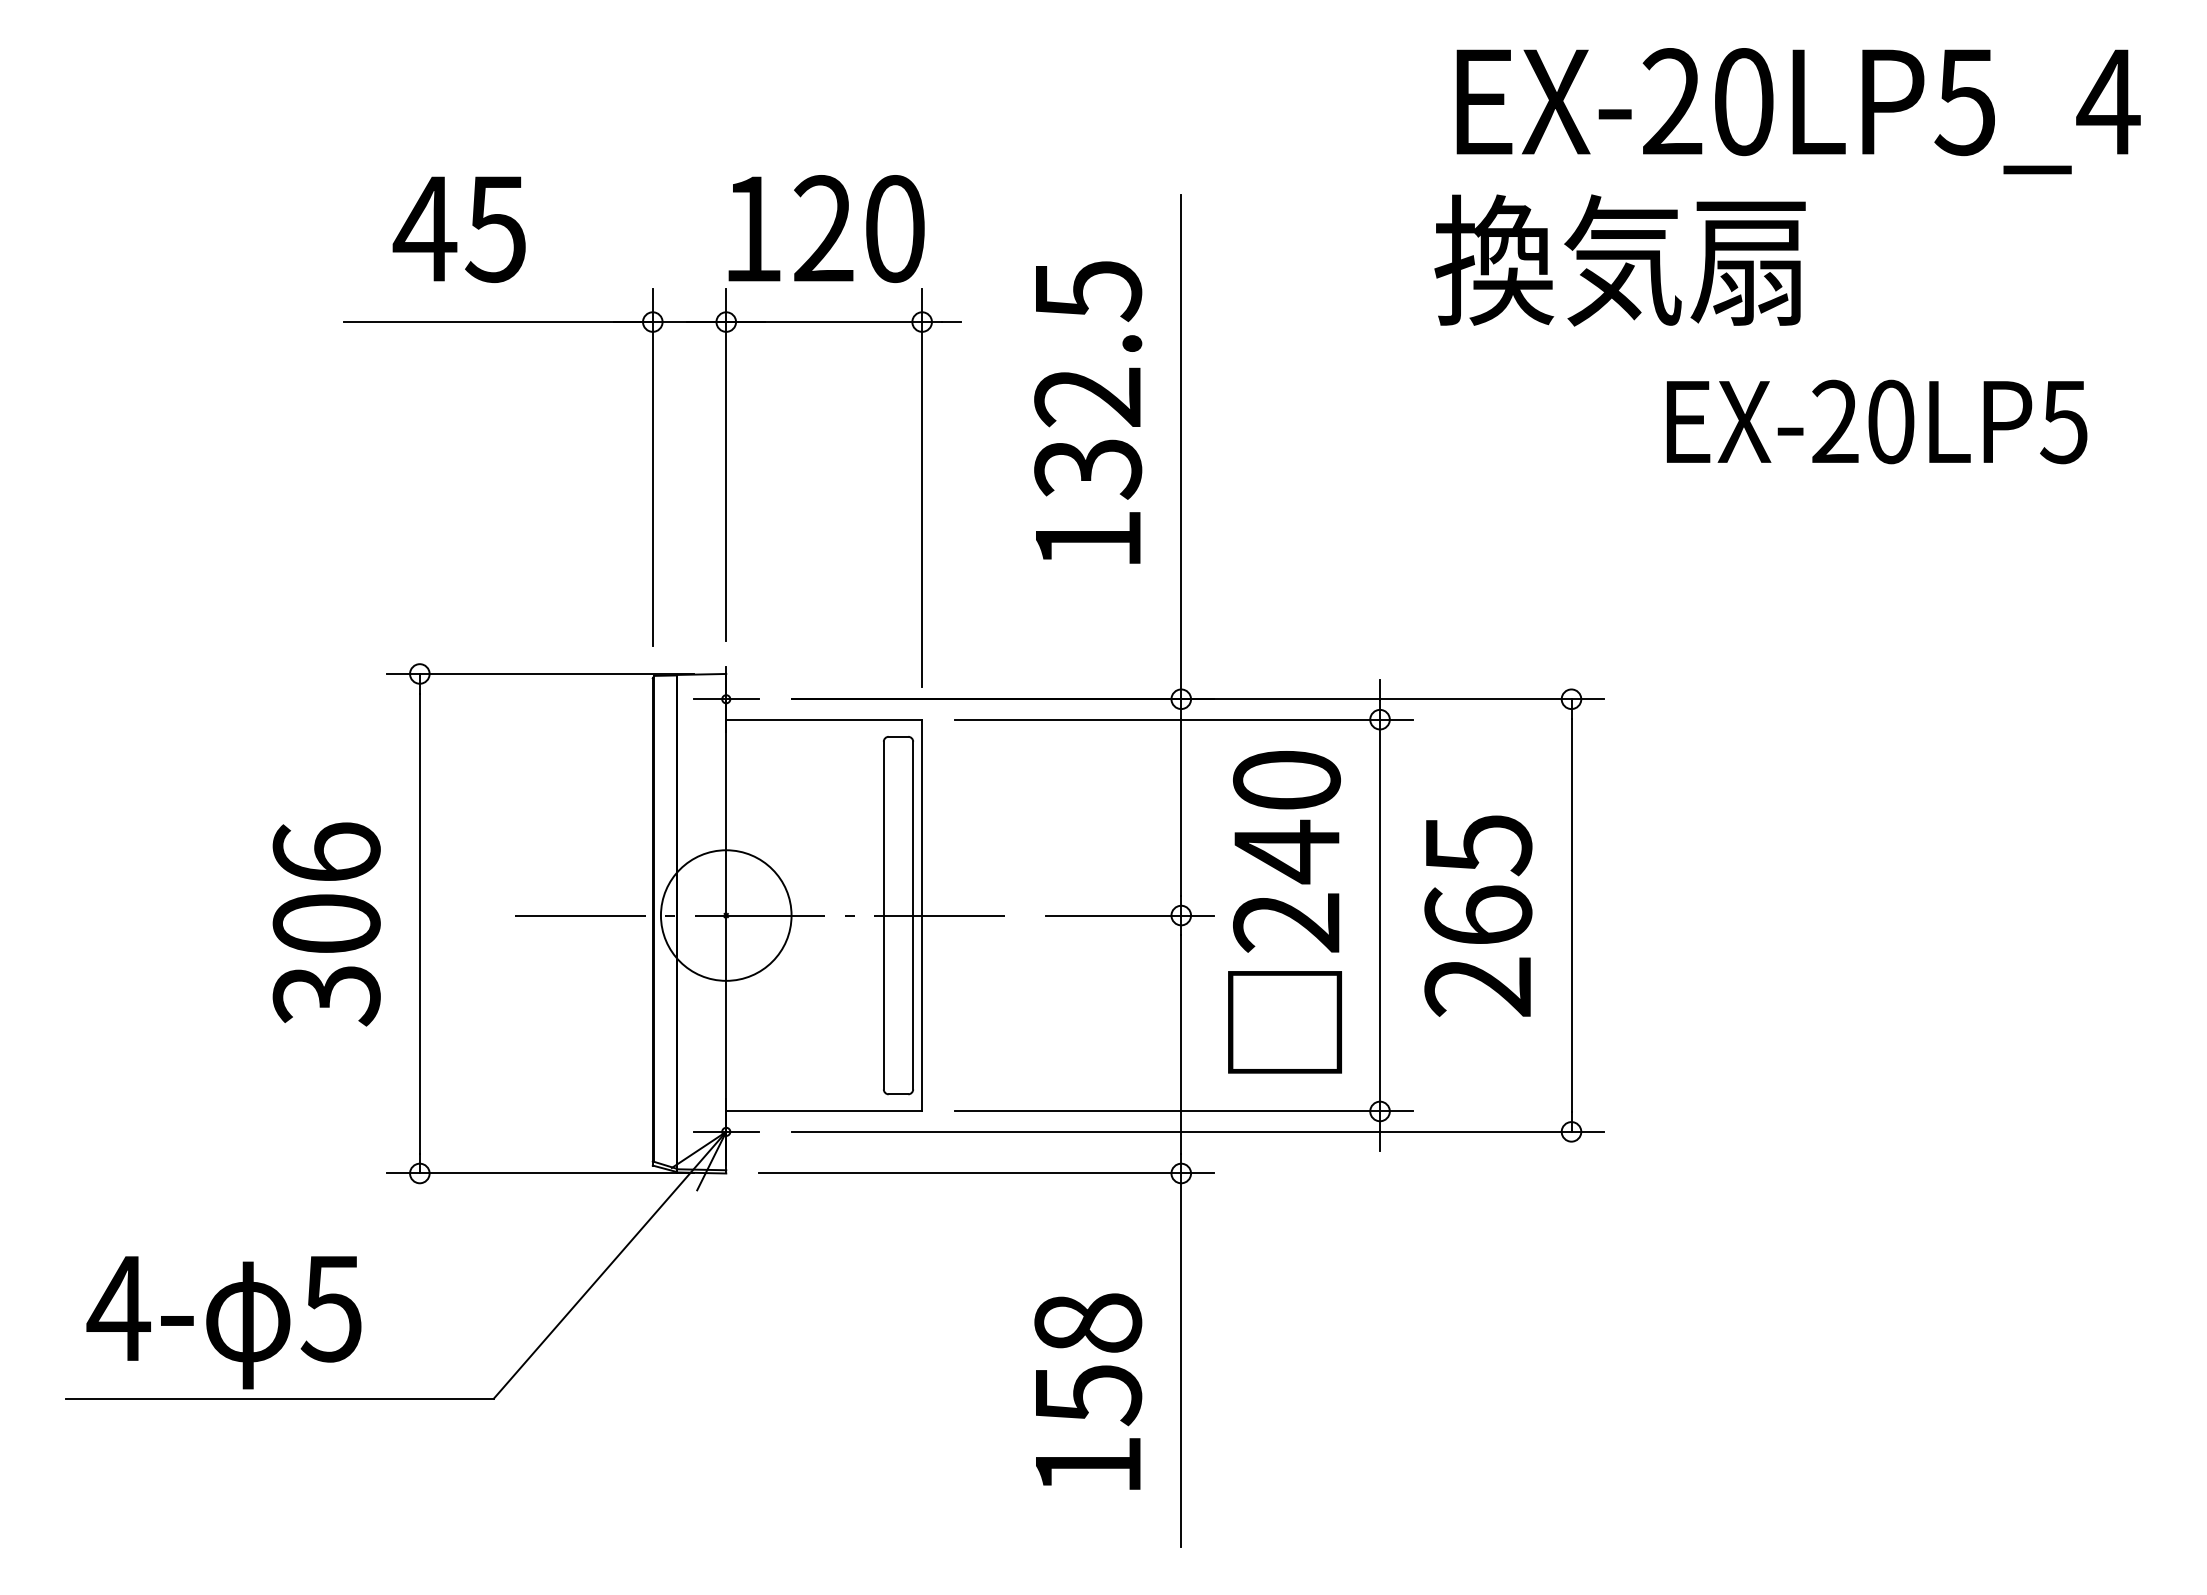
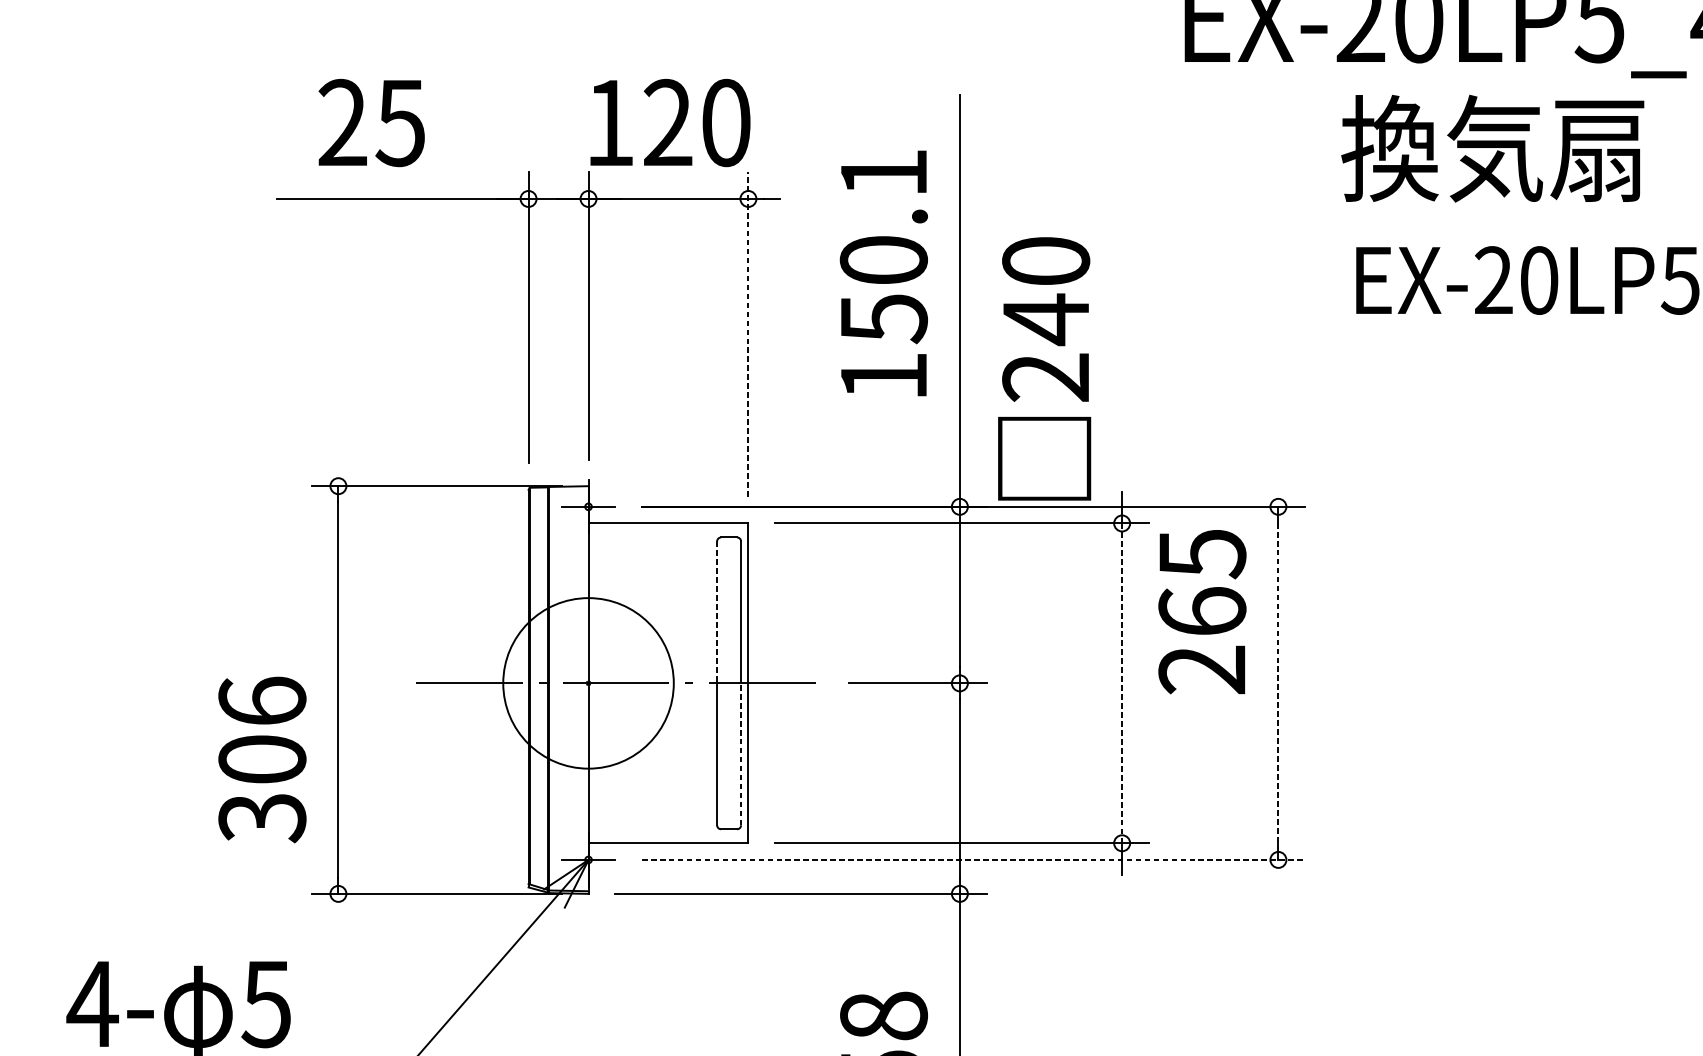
text: (424, 228) -> (342, 122), 45 -> 25
text: (1619, 260) -> (1492, 148), moved
text: (1088, 380) -> (884, 246), 132.5 -> 150.1
line: (922, 488) -> (748, 334), solid -> dashed
line: (883, 828) -> (716, 612), solid -> dashed
text: (1284, 912) -> (1044, 369), moved
circle: (725, 915) -> (587, 683), size x1.6
line: (1380, 915) -> (1122, 683), solid -> dashed
text: (1478, 915) -> (1202, 611), moved
line: (1571, 915) -> (1278, 683), solid -> dashed
text: (326, 924) -> (262, 760), moved
line: (913, 1002) -> (741, 754), solid -> dashed
line: (1198, 1131) -> (973, 859), solid -> dashed

